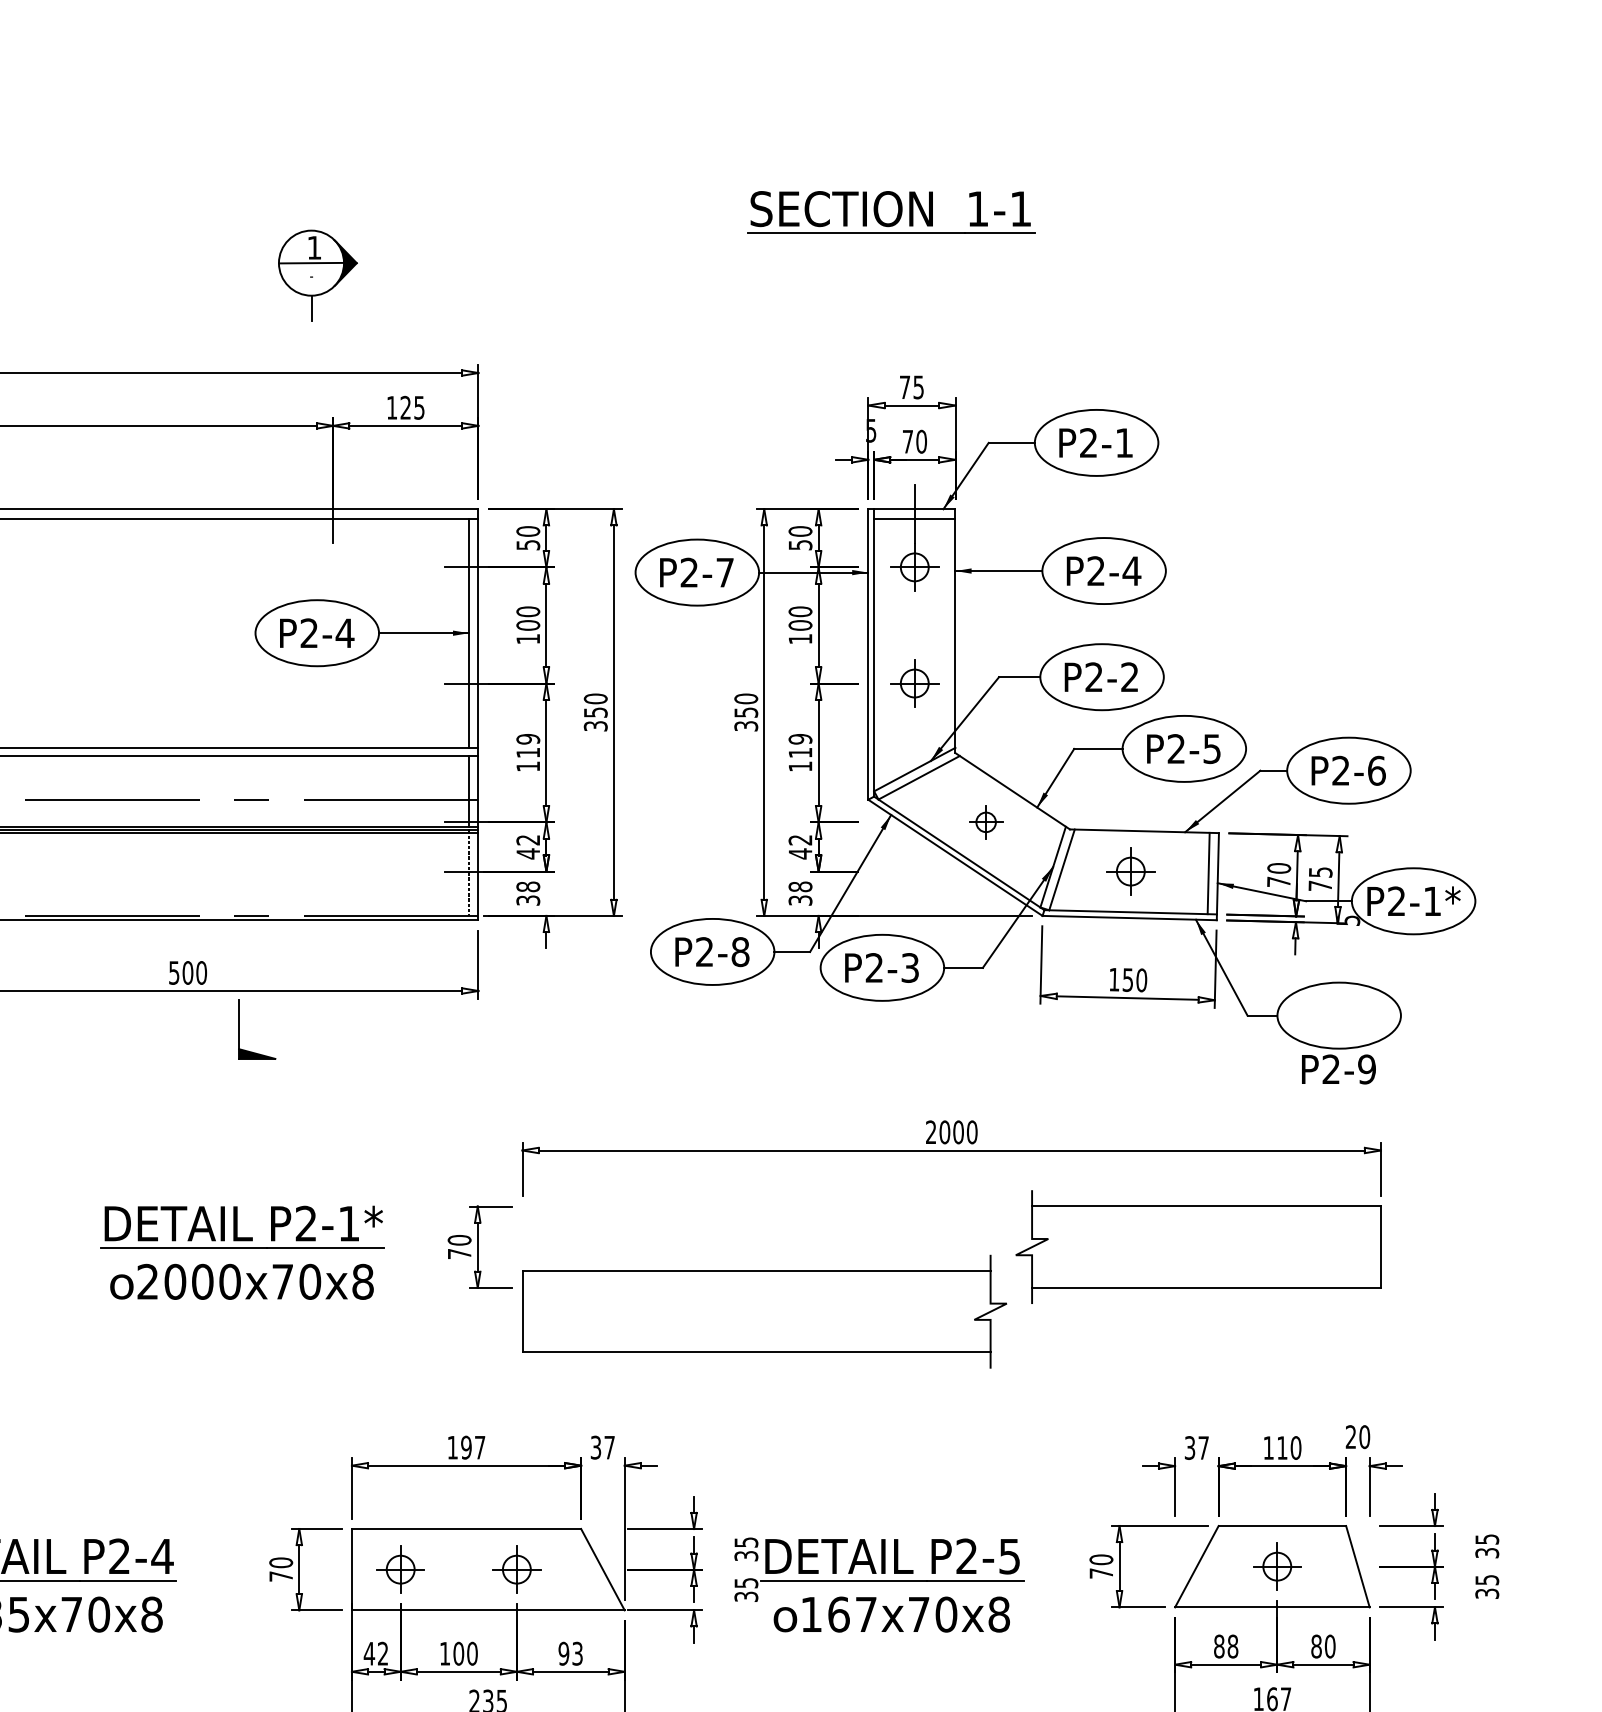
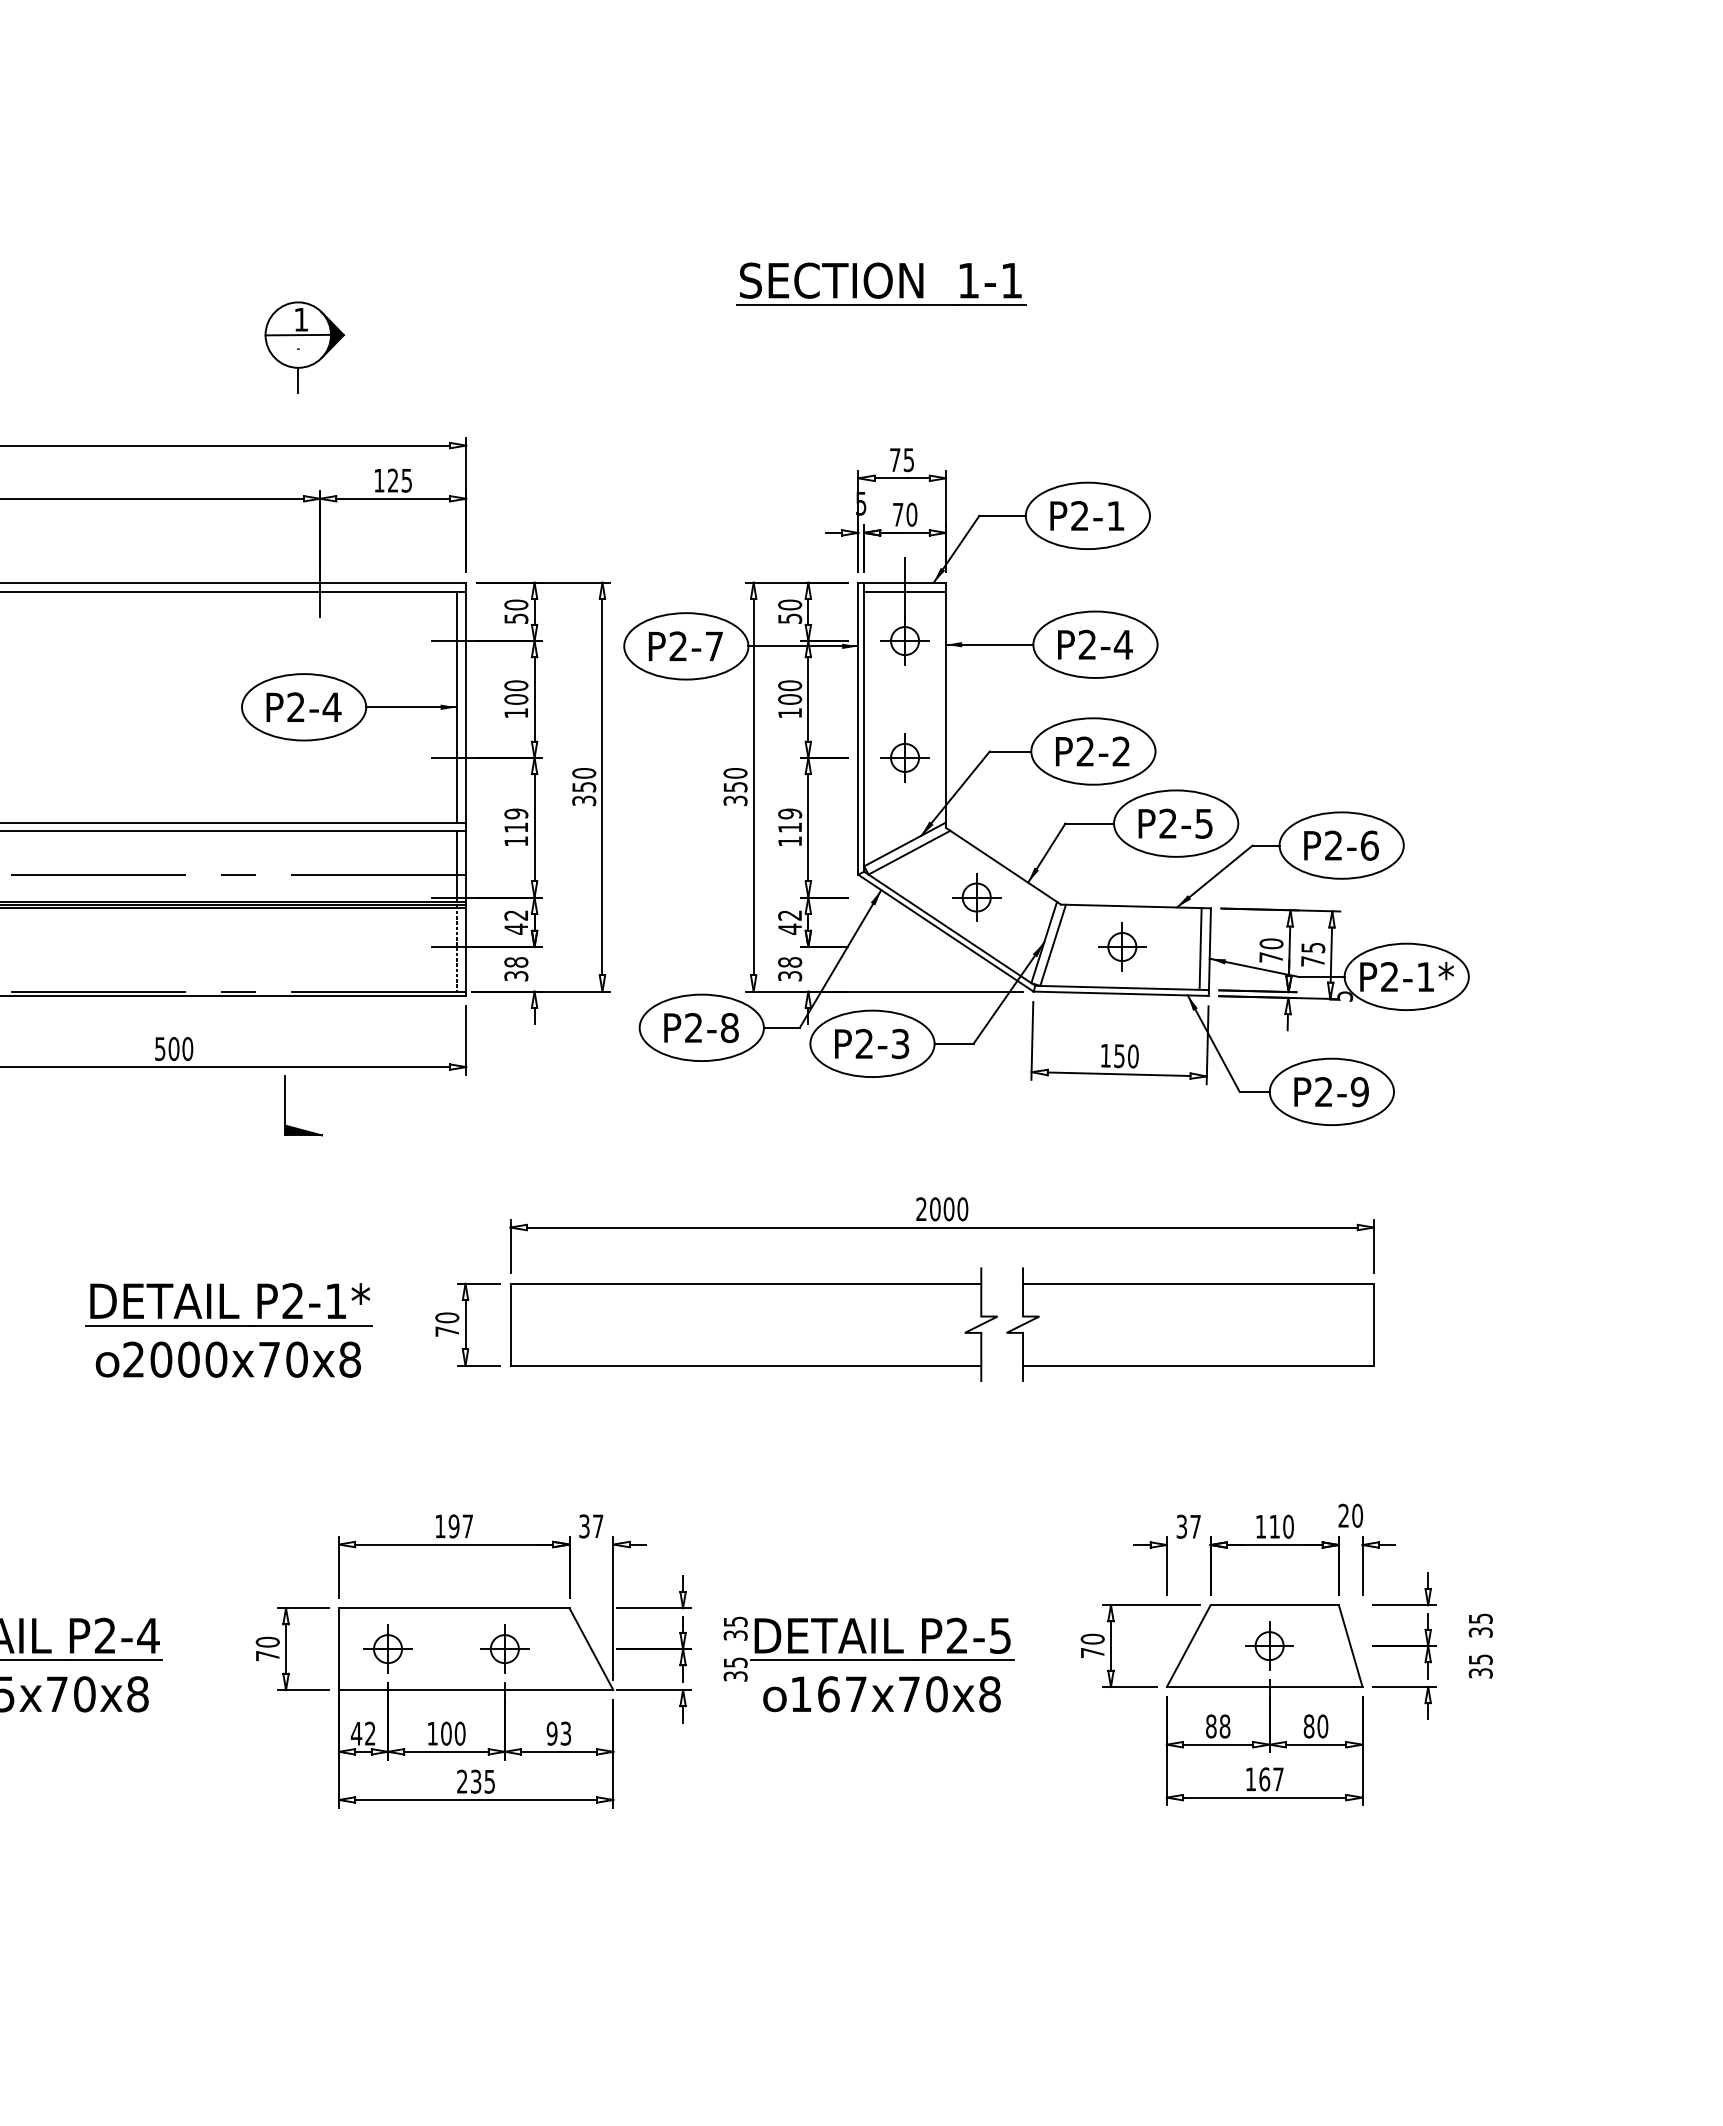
part: (985, 822) -> (976, 897), size x1.43
part: (239, 1029) -> (285, 1105), moved
text: (1338, 1069) -> (1331, 1092), moved
part: (764, 1311) -> (753, 1324), moved

